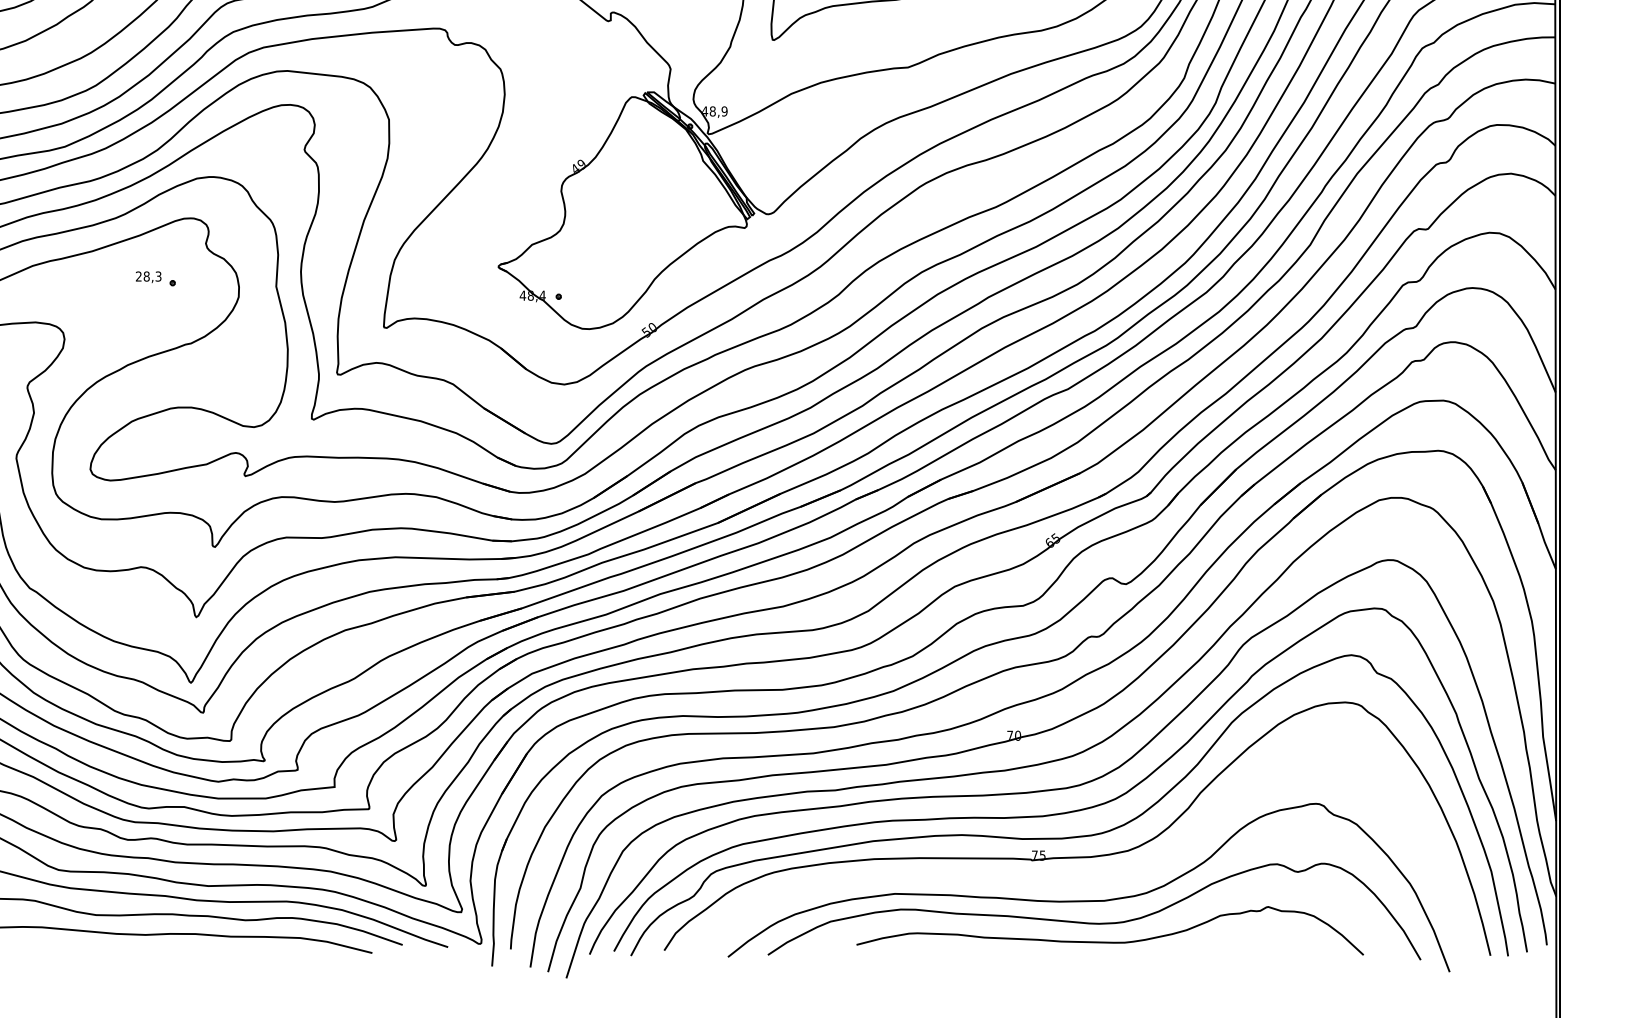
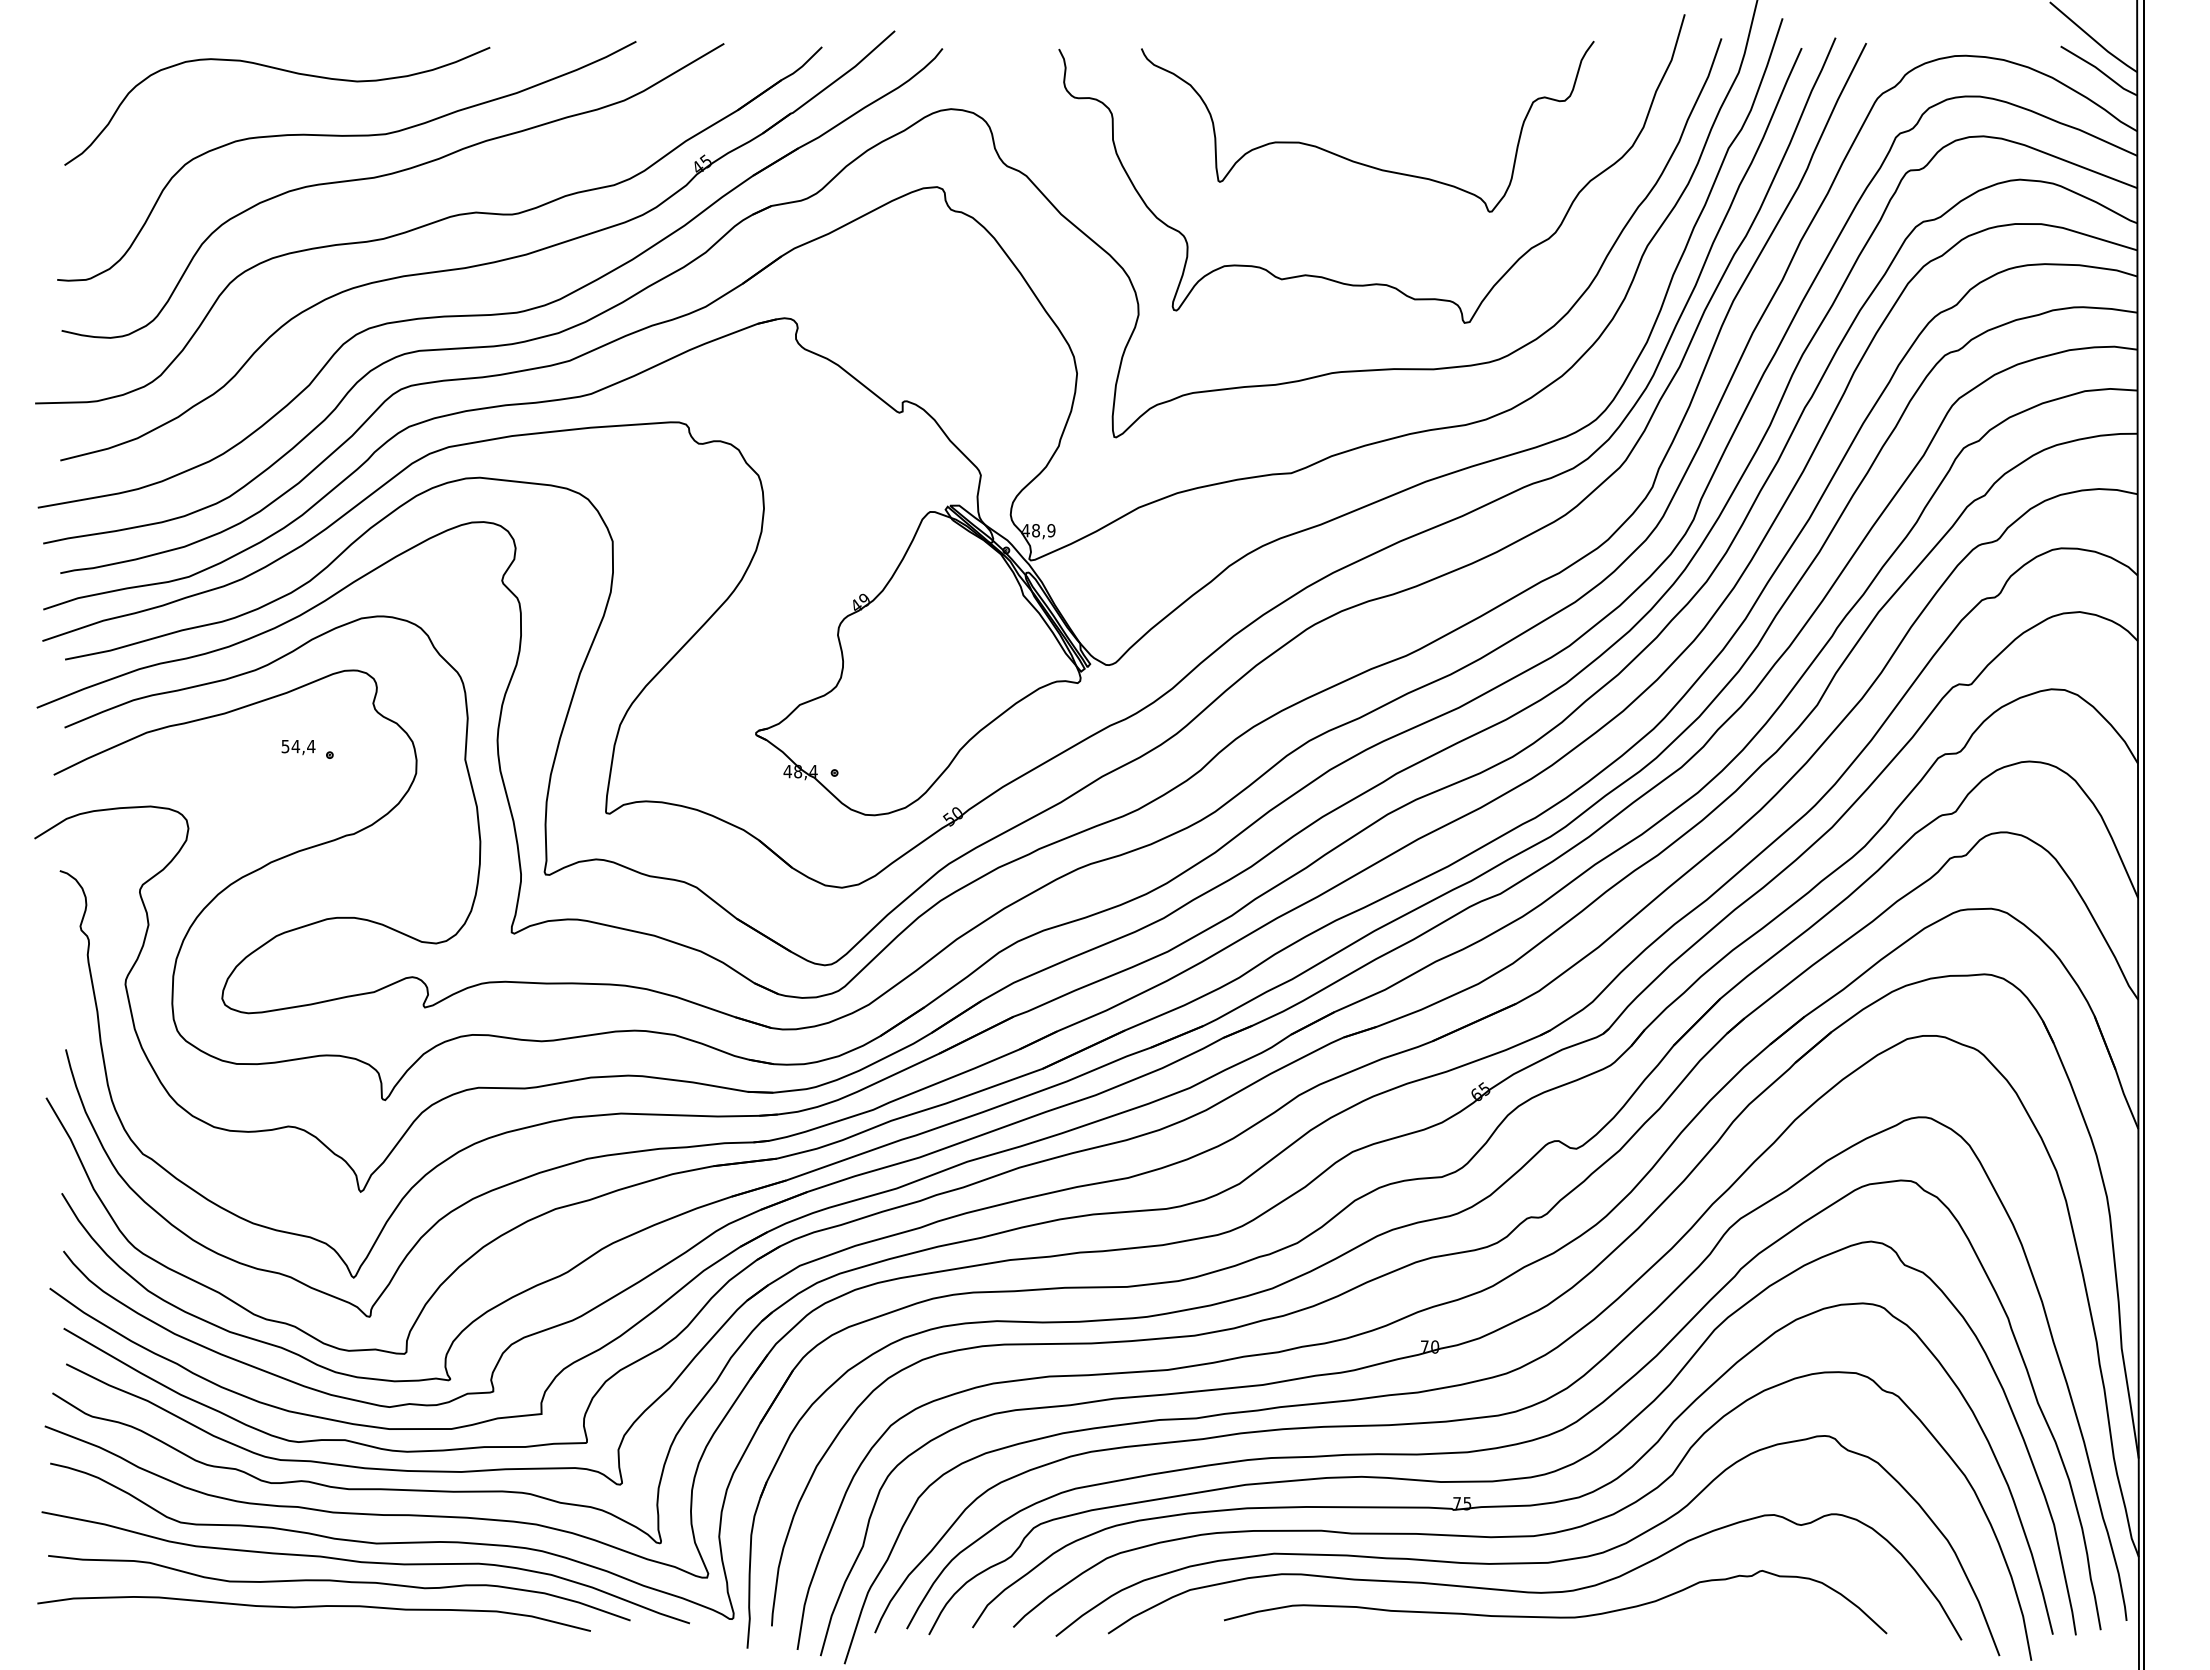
text: (148, 276) -> (298, 746), 28,3 -> 54,4
curve: (1084, 879) -> (1522, 1535), added

